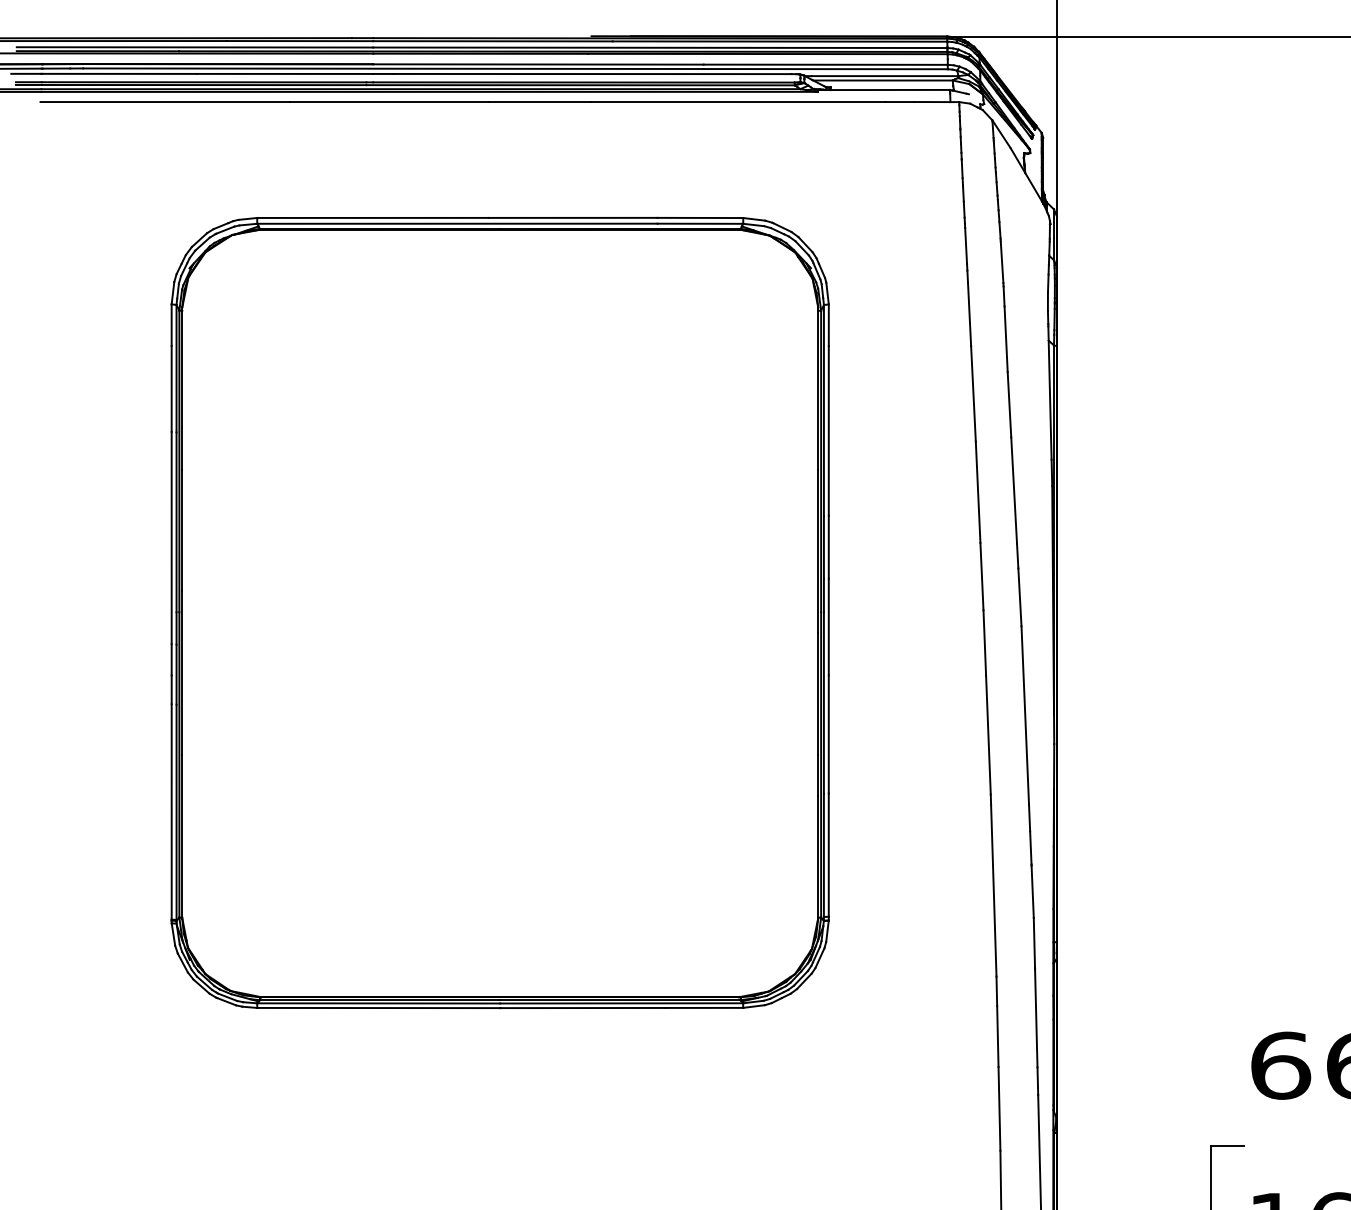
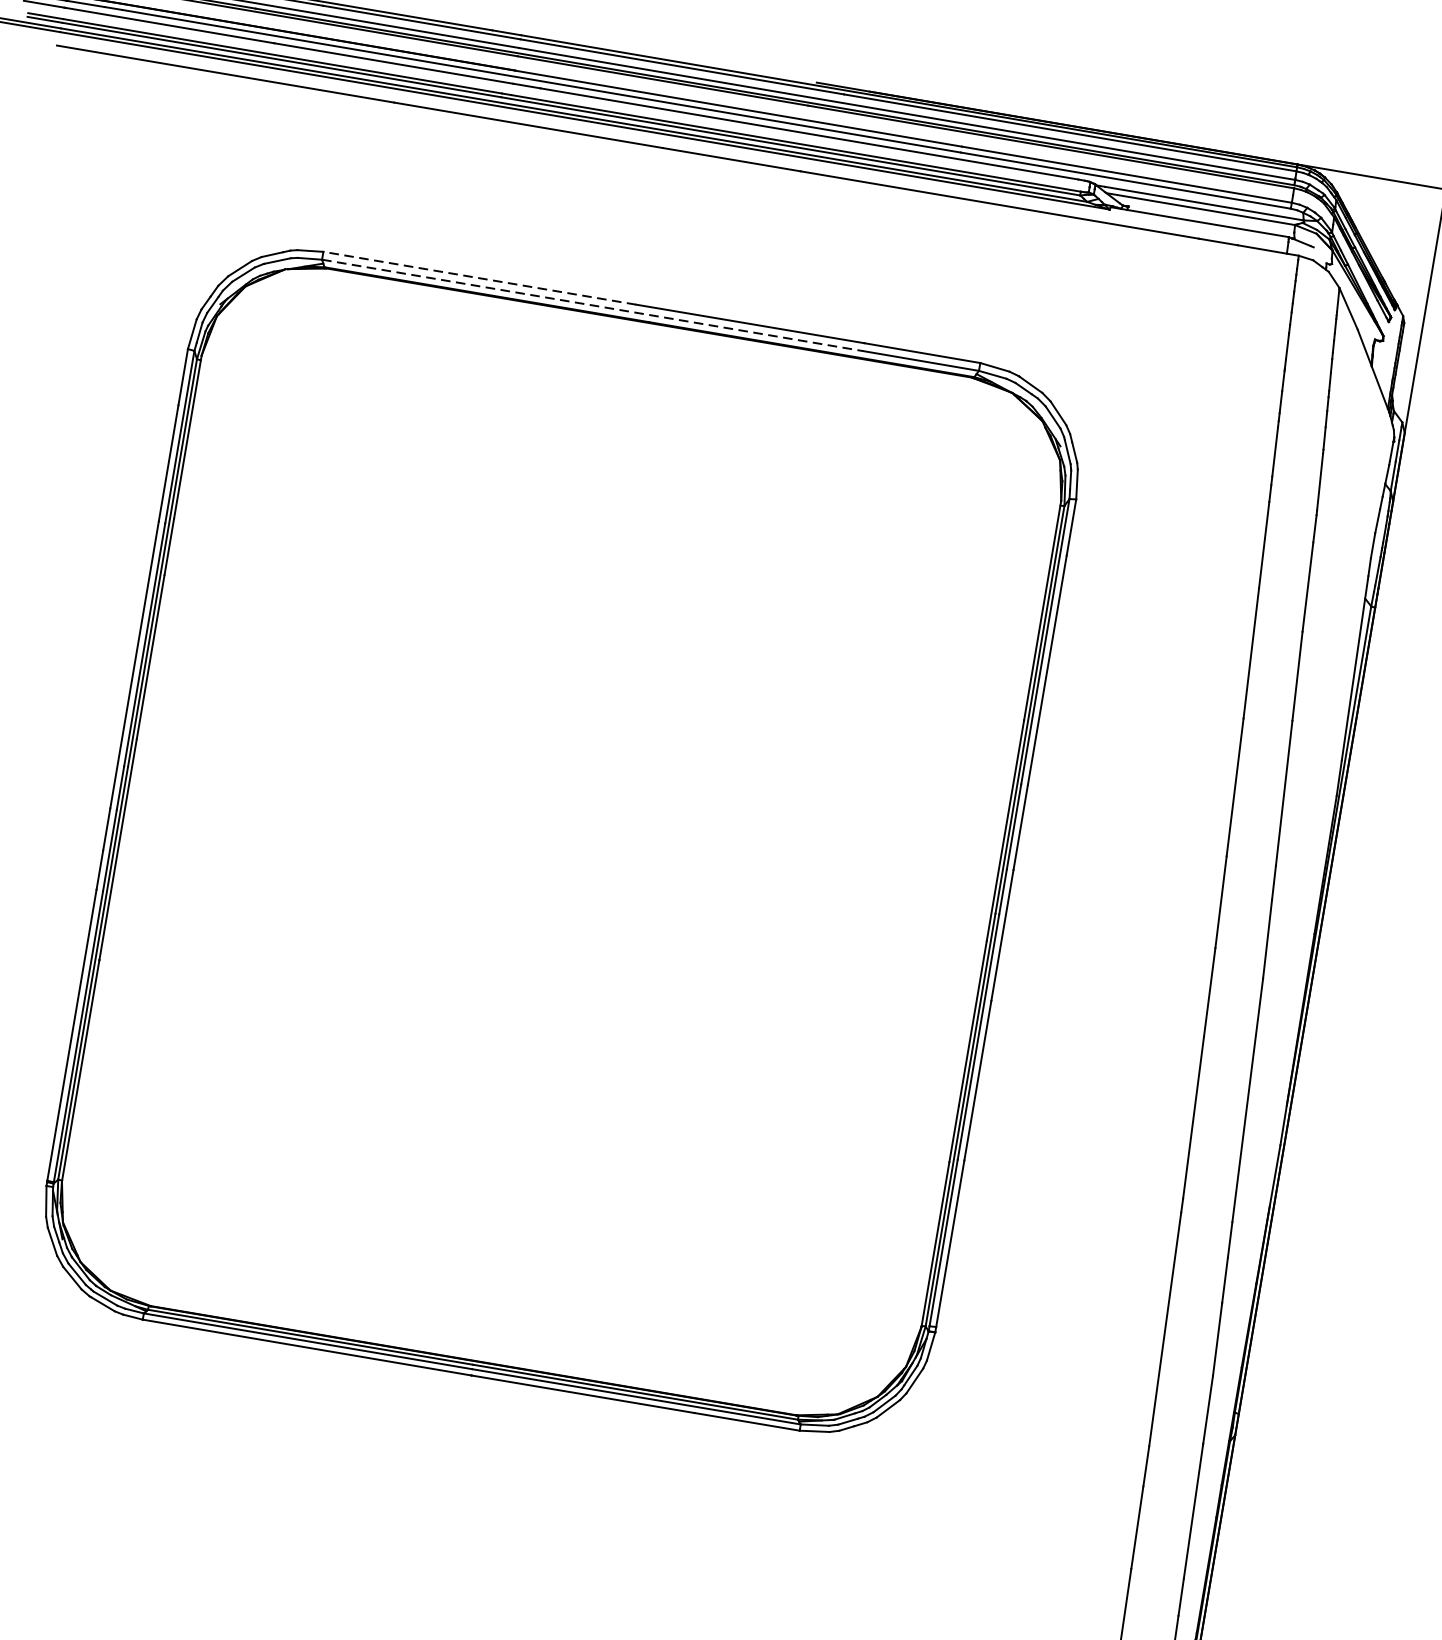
line: (372, 217) -> (479, 277), solid -> dashed
line: (457, 223) -> (592, 305), solid -> dashed

